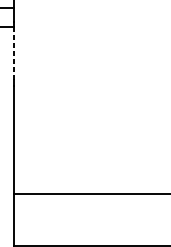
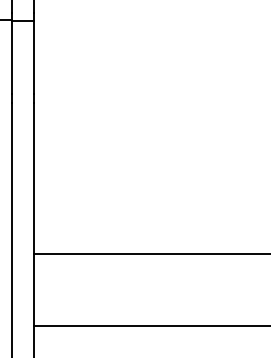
line: (14, 53) -> (33, 57), dashed -> solid

